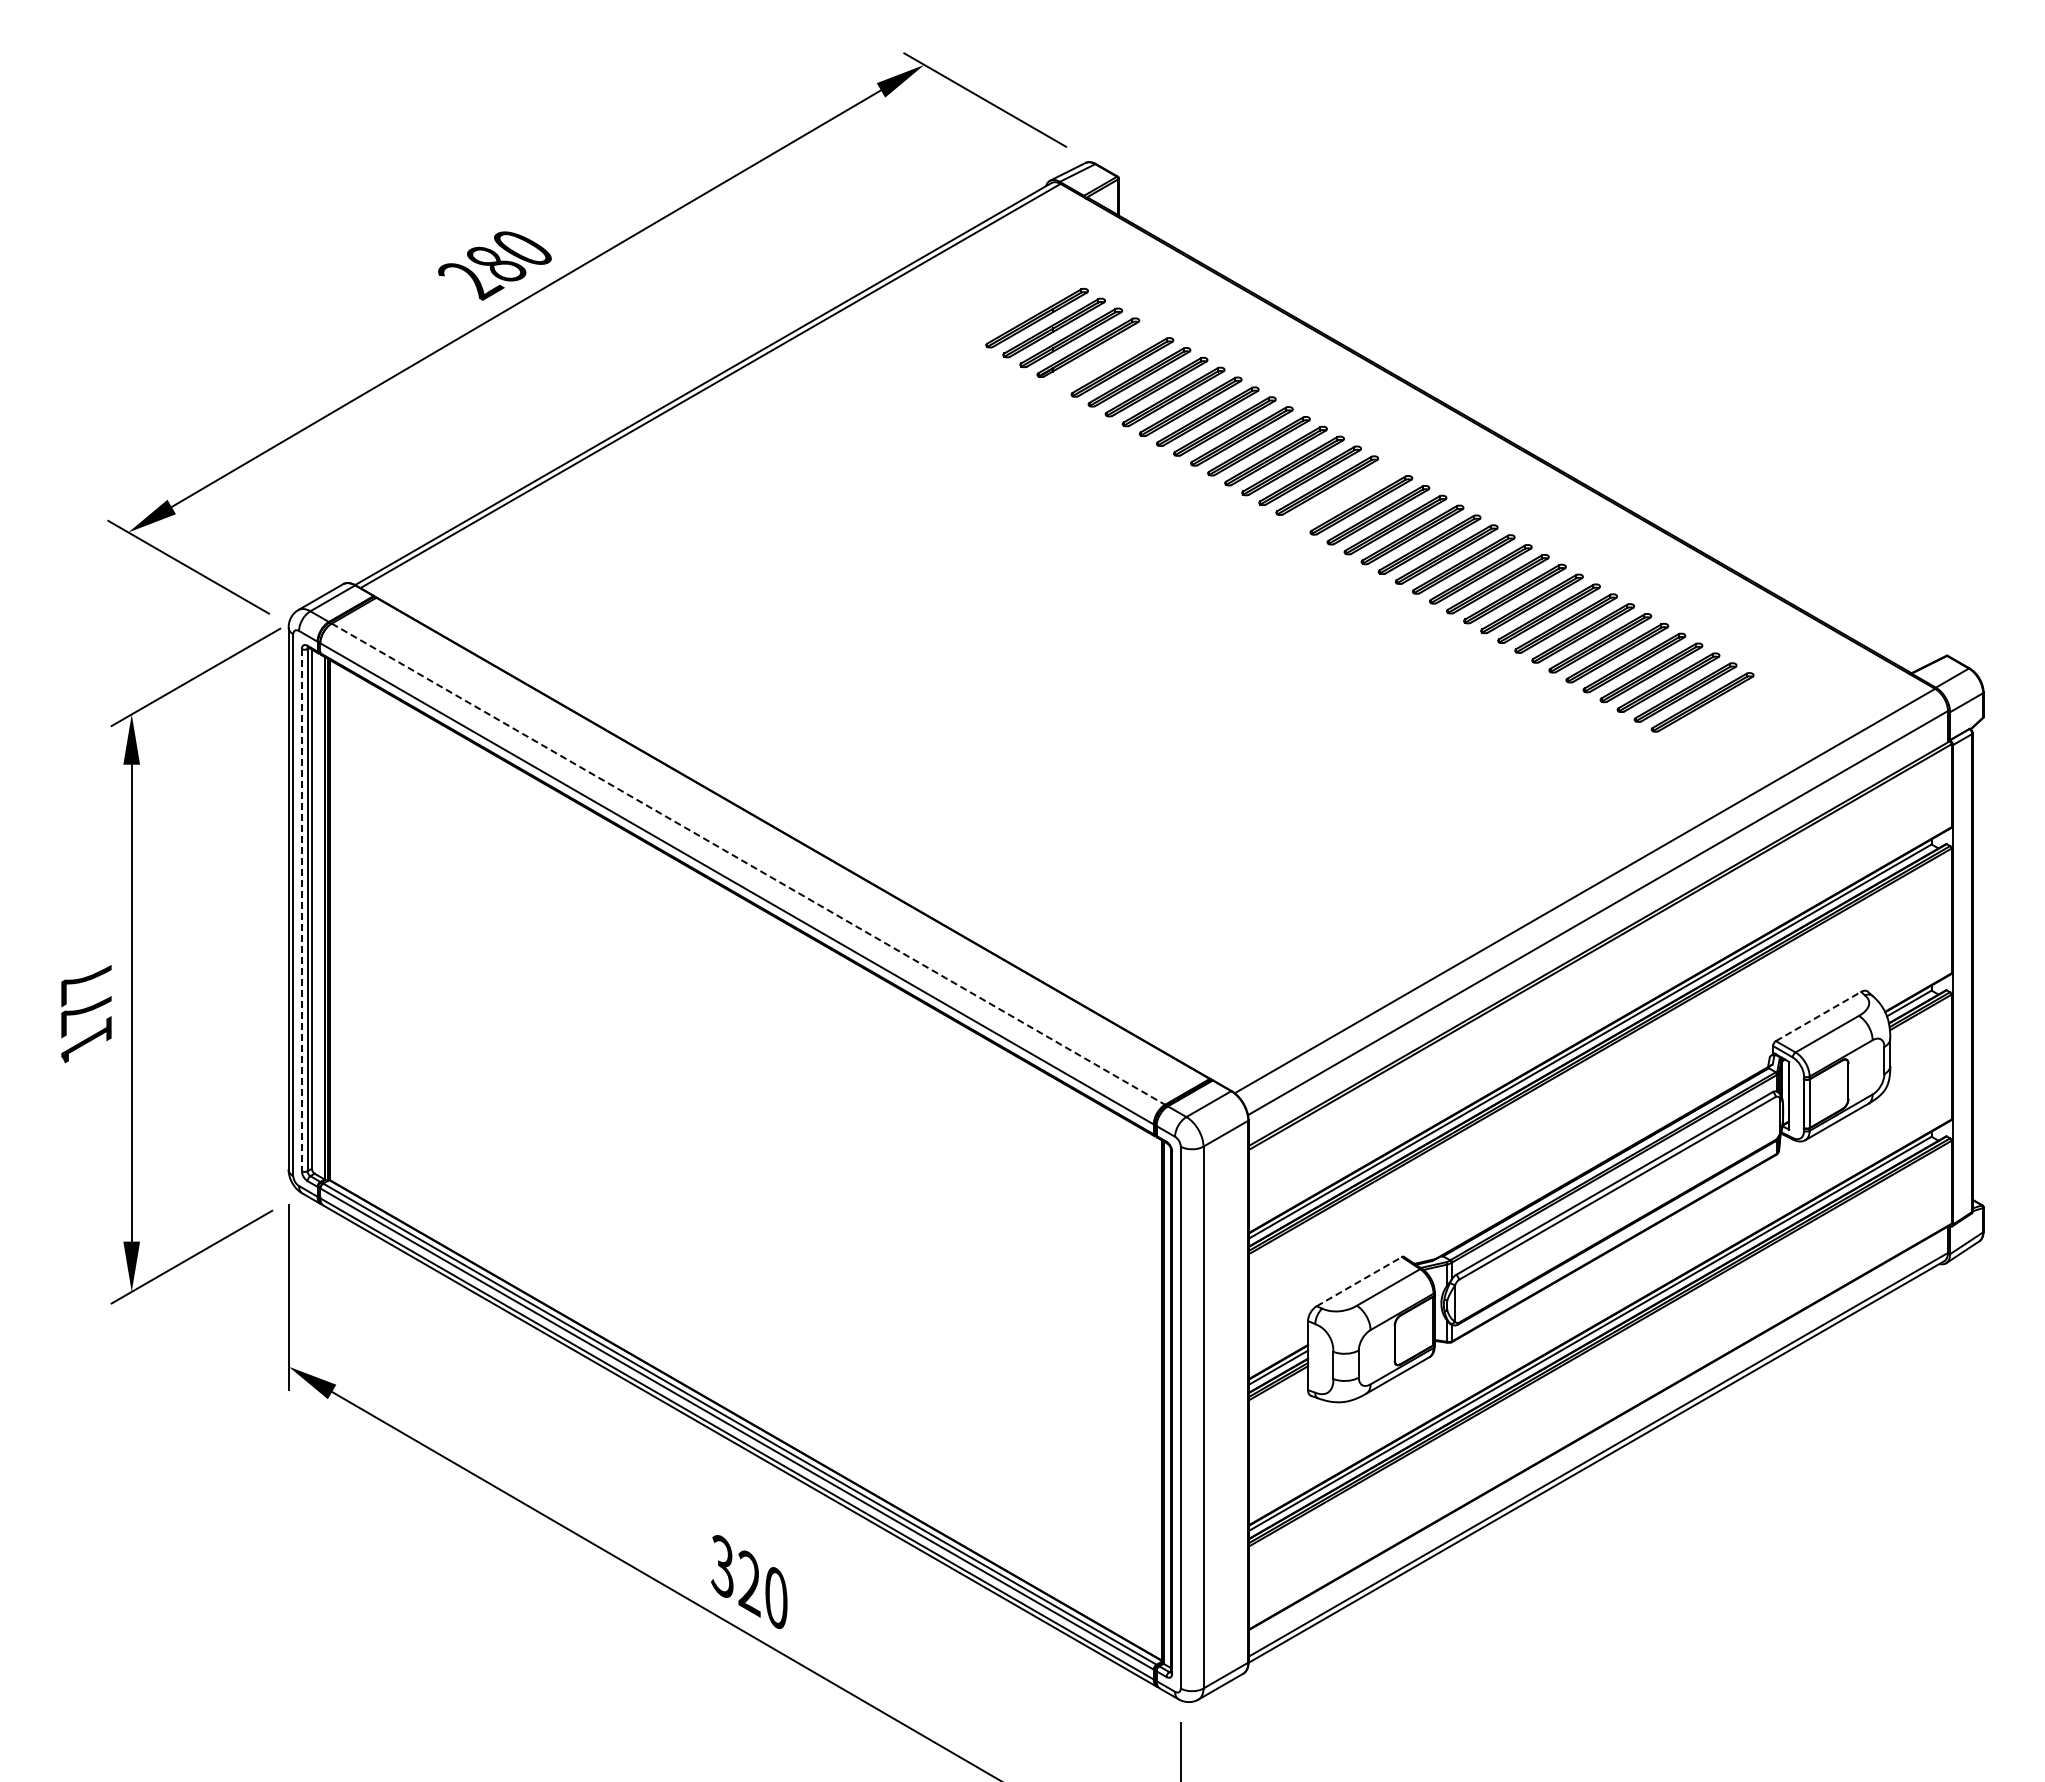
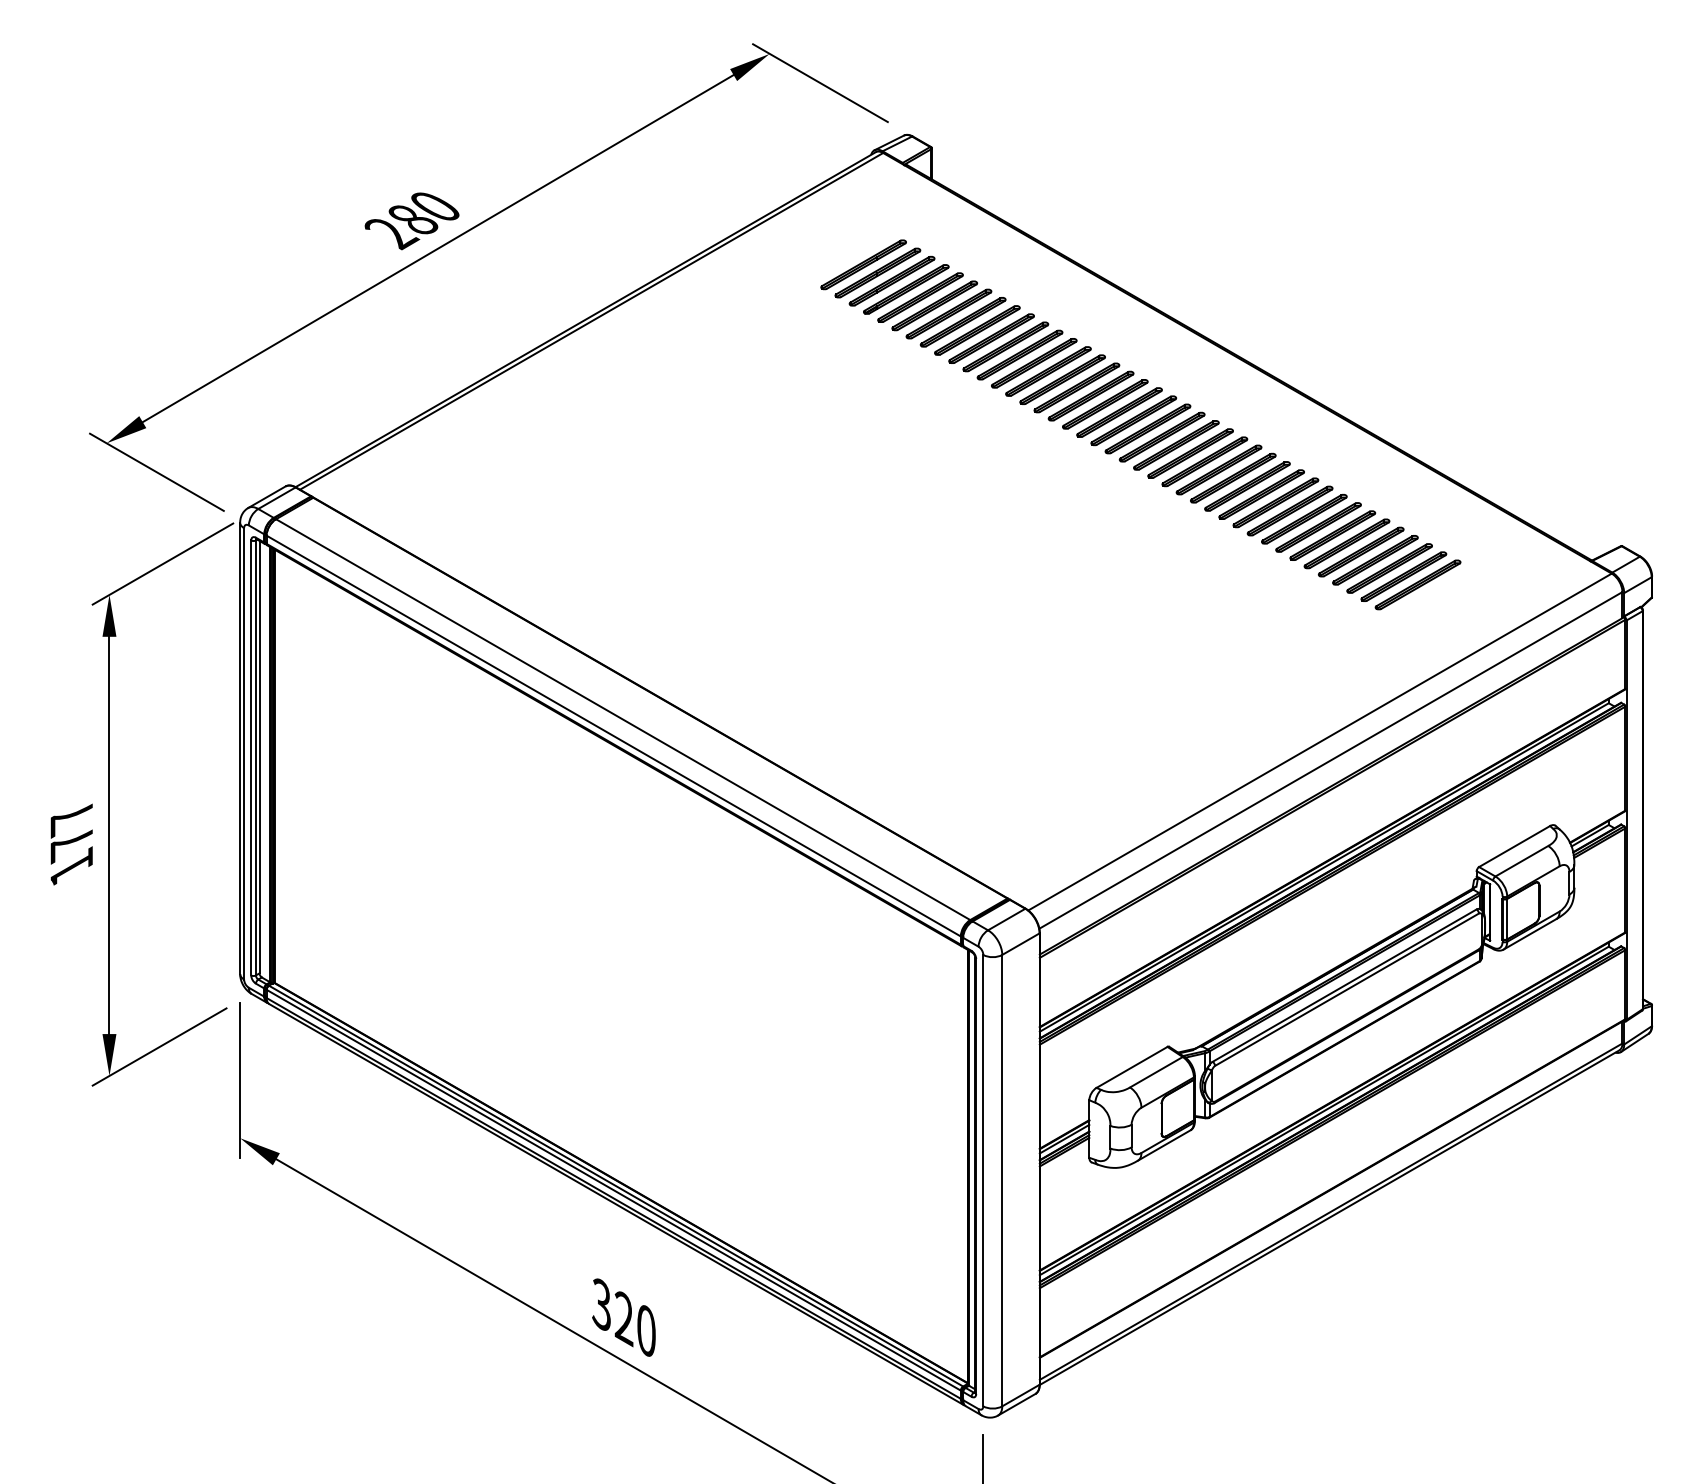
part: (1105, 357) -> (920, 297), added
part: (1344, 495) -> (1119, 412), added
line: (748, 864) -> (623, 719), dashed -> solid
line: (301, 910) -> (250, 758), dashed -> solid
line: (1818, 1016) -> (1514, 846), dashed -> solid
line: (1359, 1281) -> (1132, 1067), dashed -> solid

